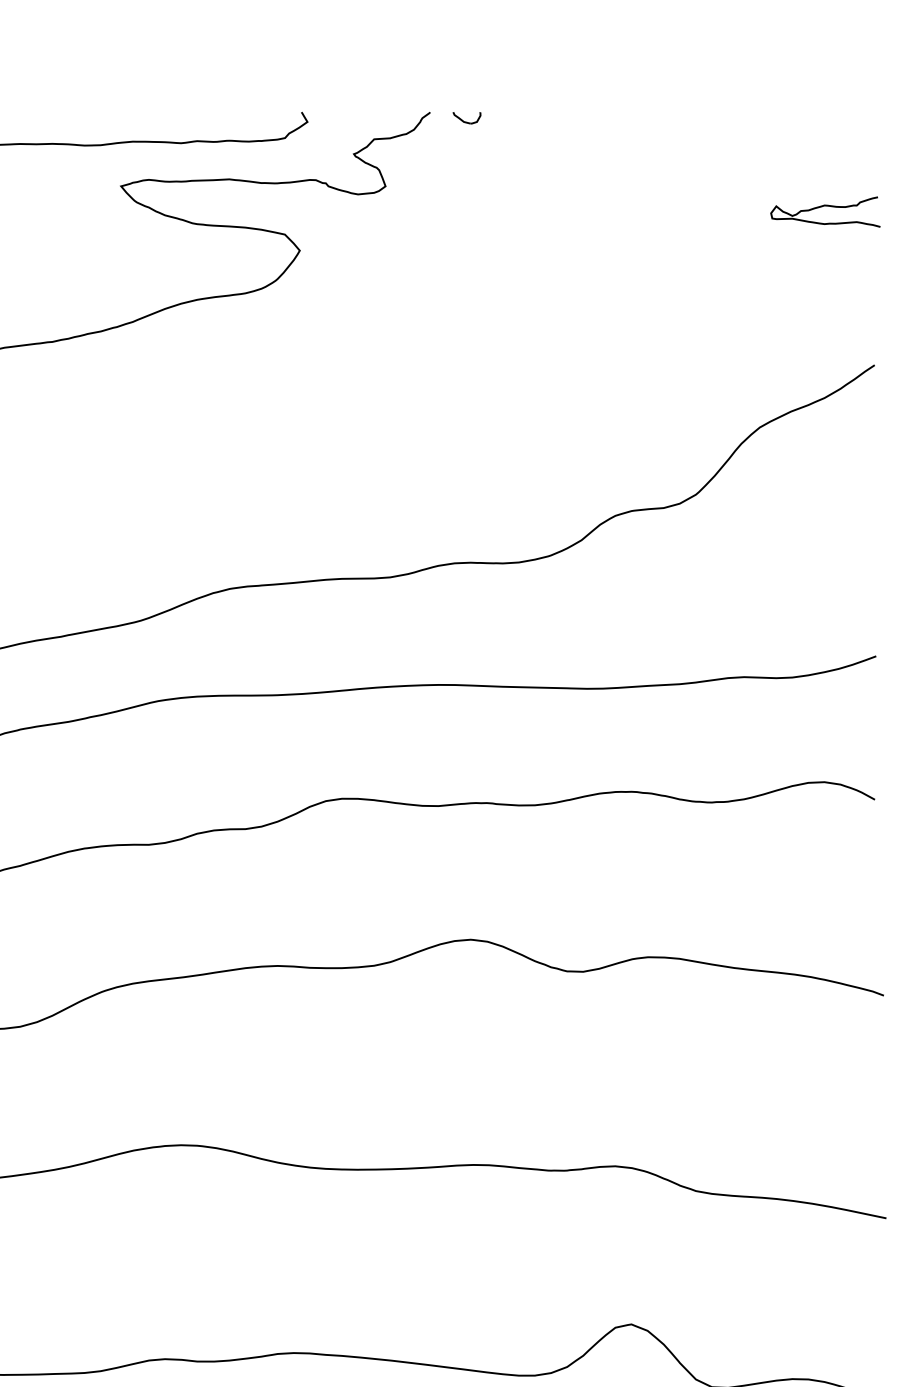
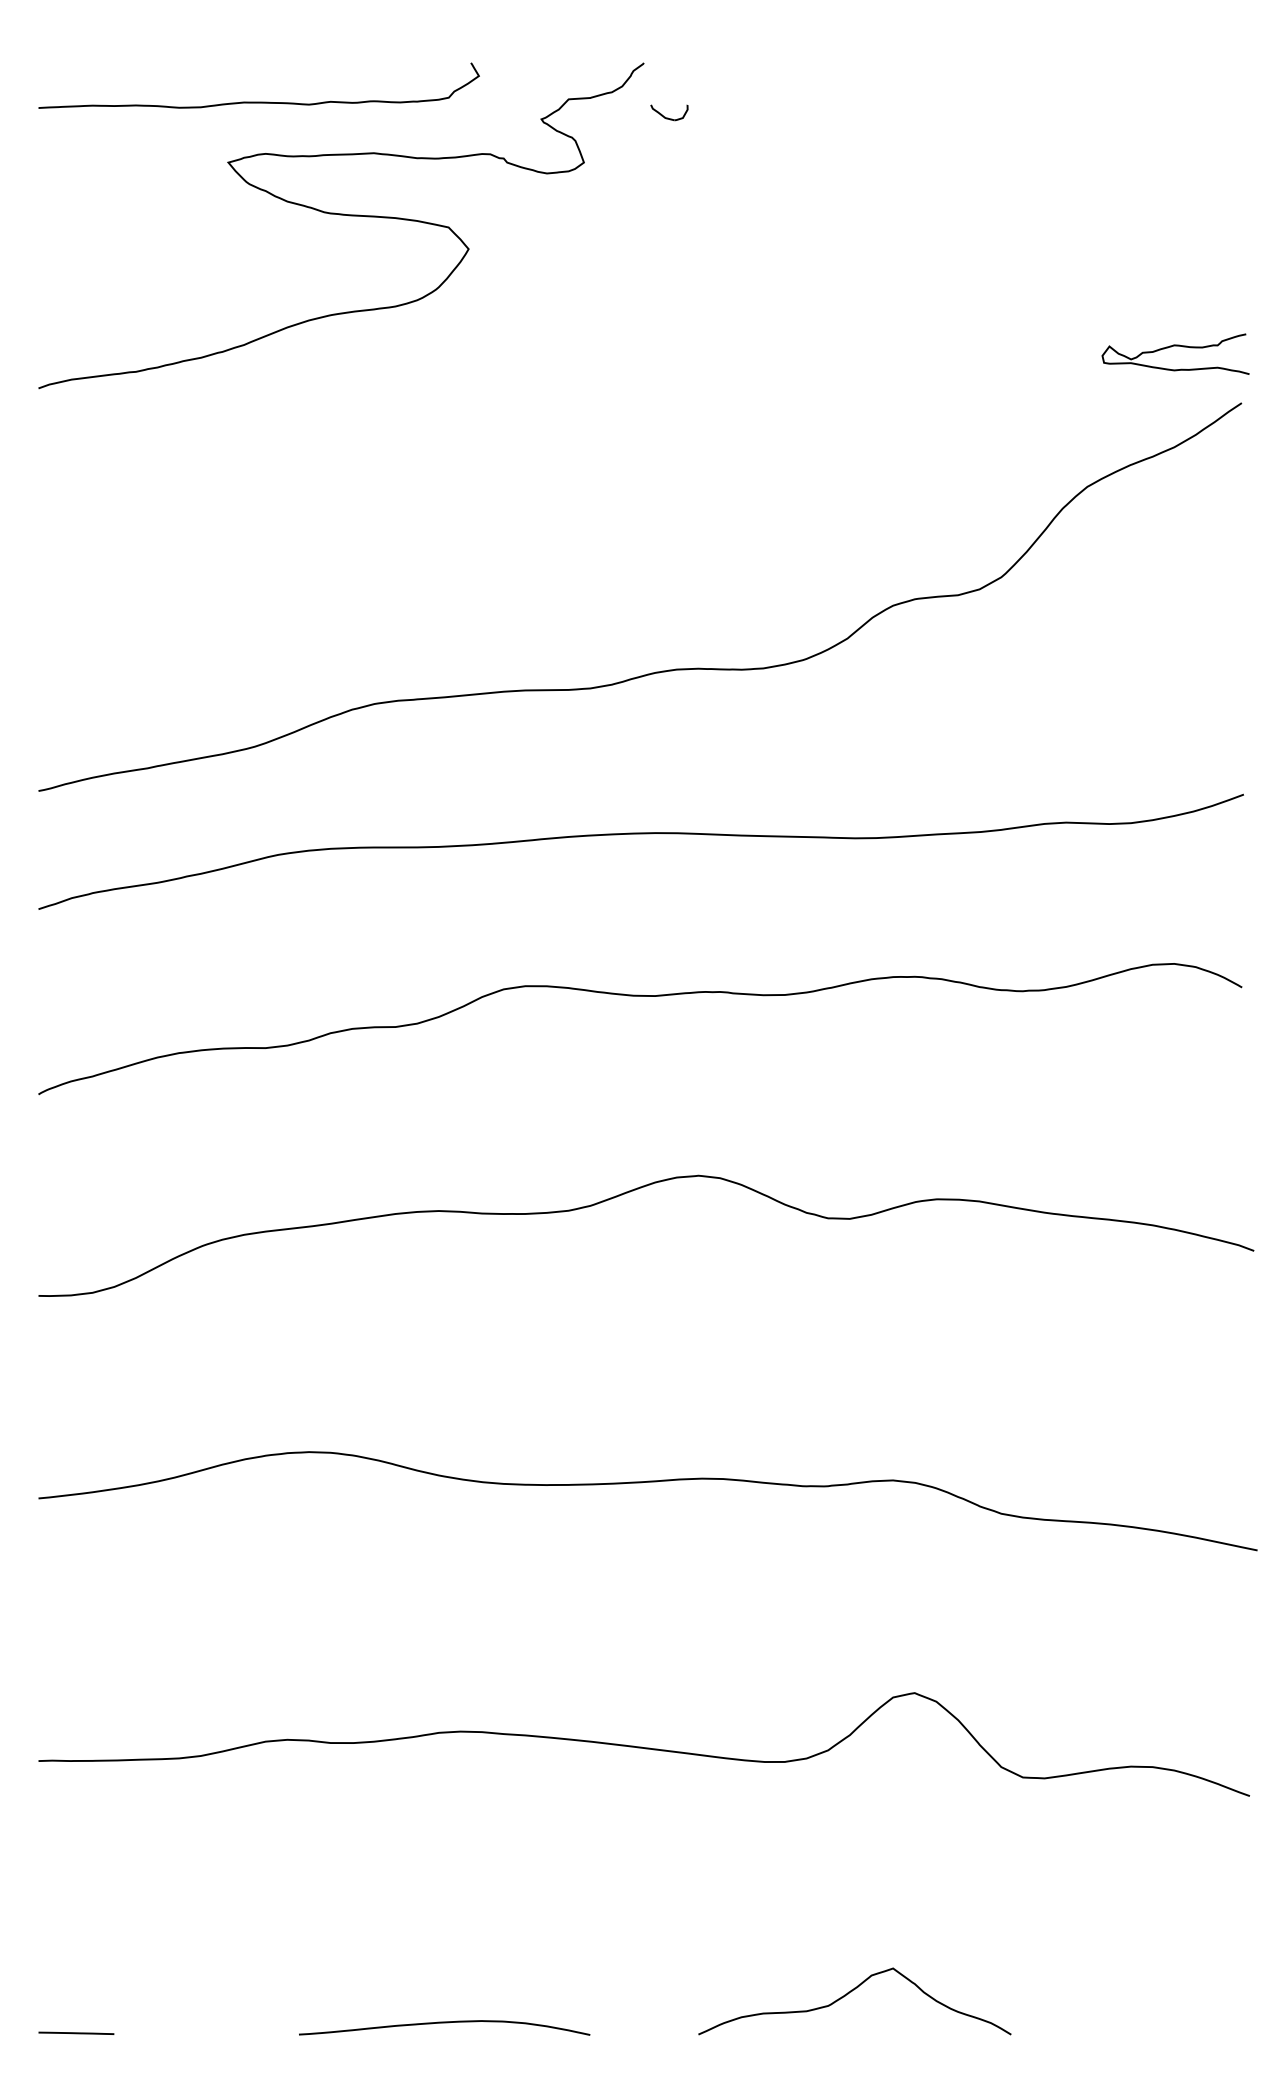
part: (467, 117) -> (669, 112), moved
curve: (825, 206) -> (1175, 346), moved

